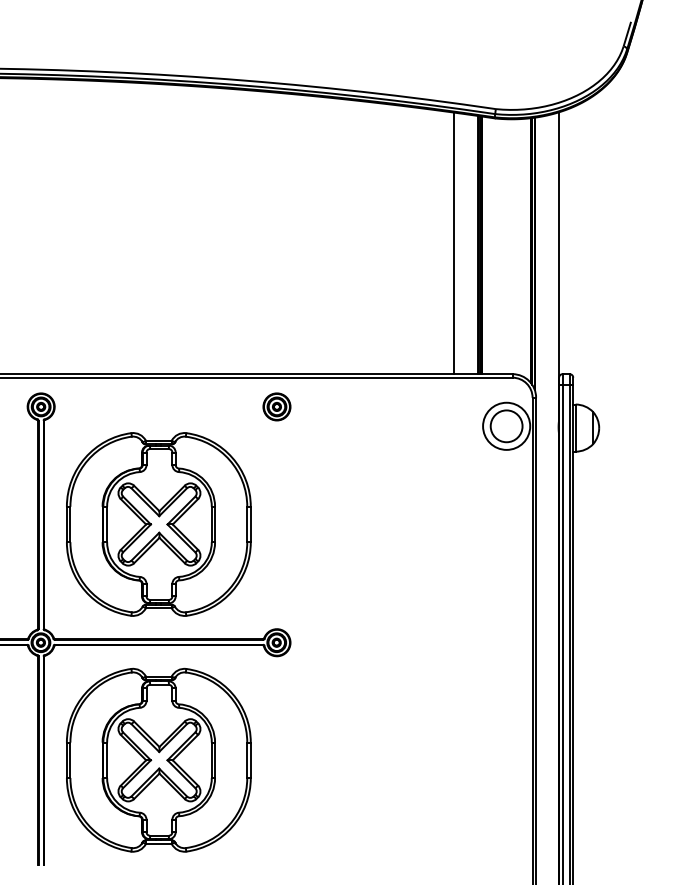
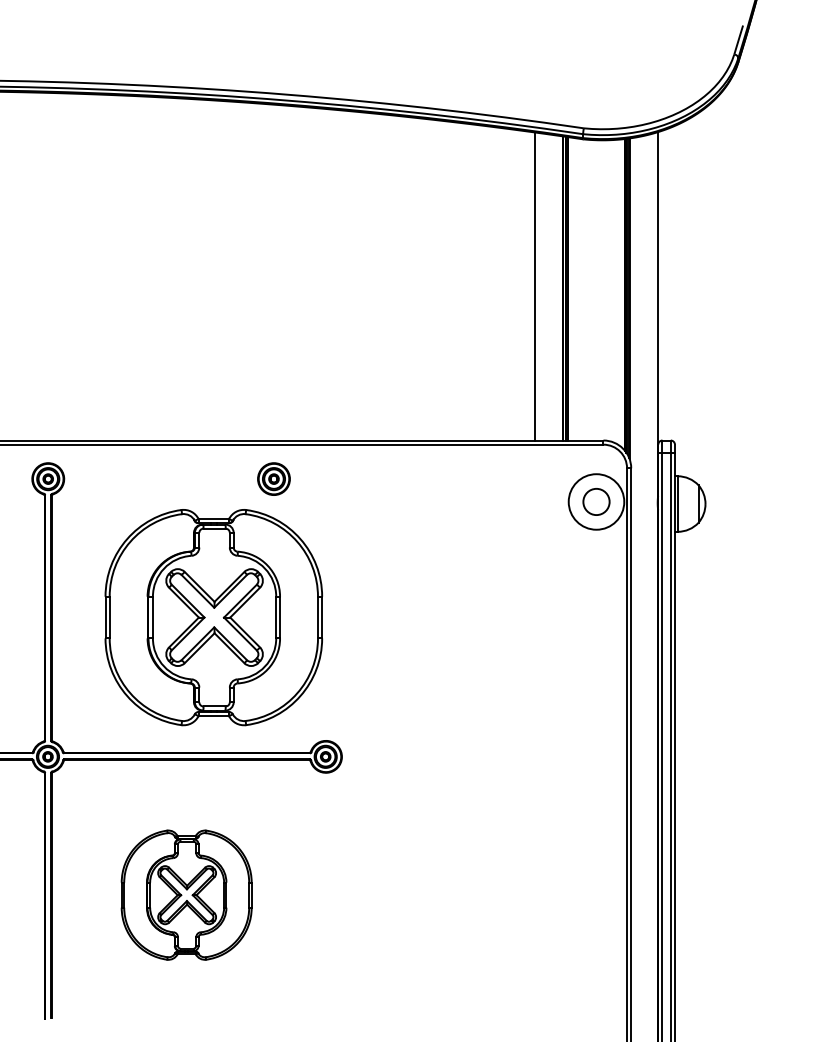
part: (276, 406) -> (273, 478), moved
circle: (506, 425) -> (596, 501), size x0.7
part: (158, 524) -> (213, 617), moved
part: (158, 759) -> (186, 894), size x0.6

